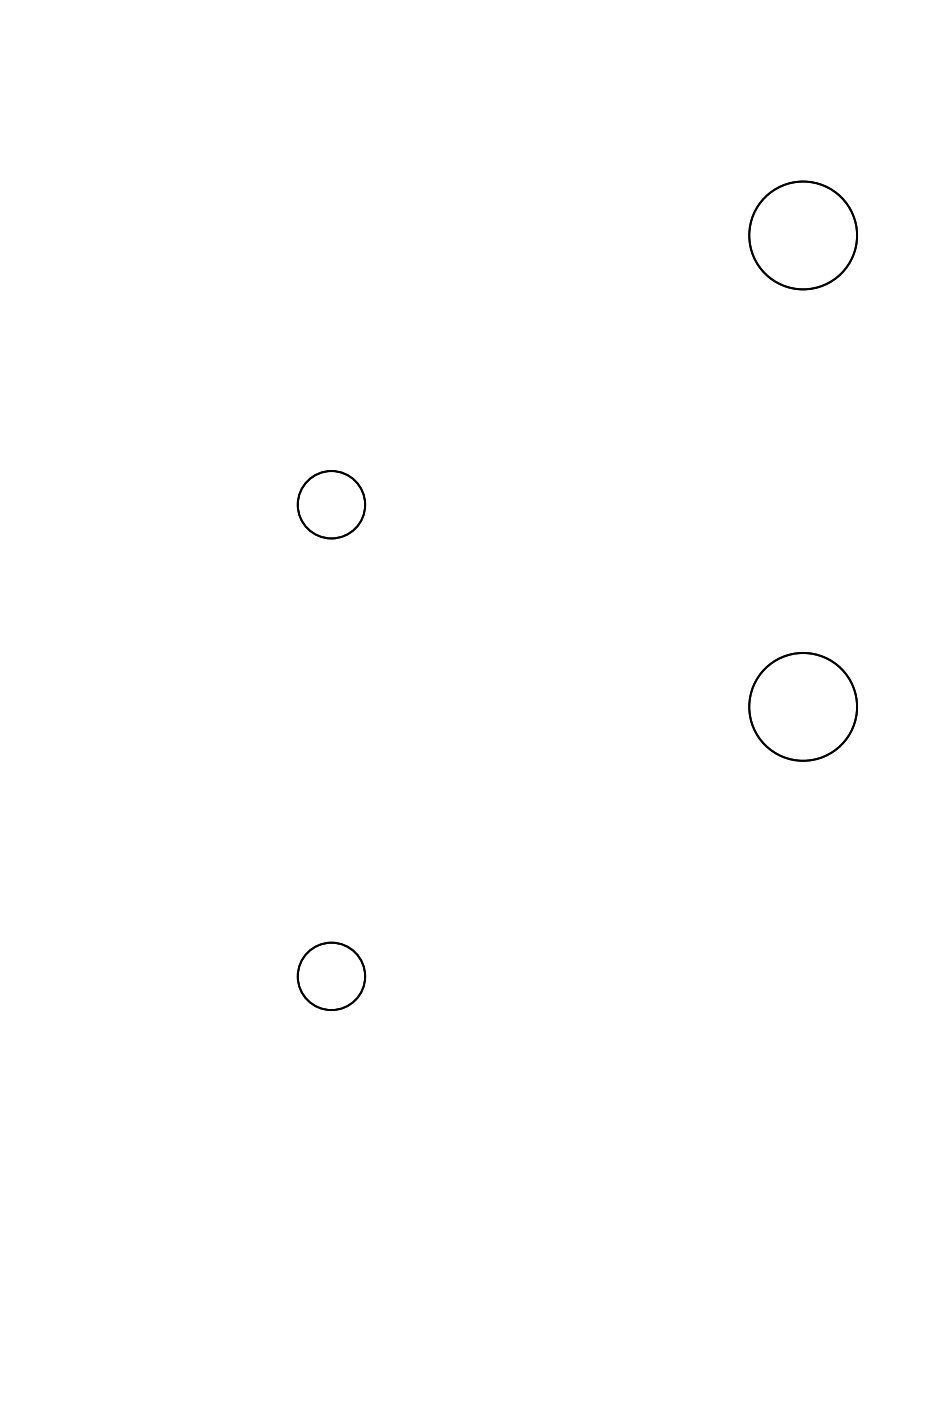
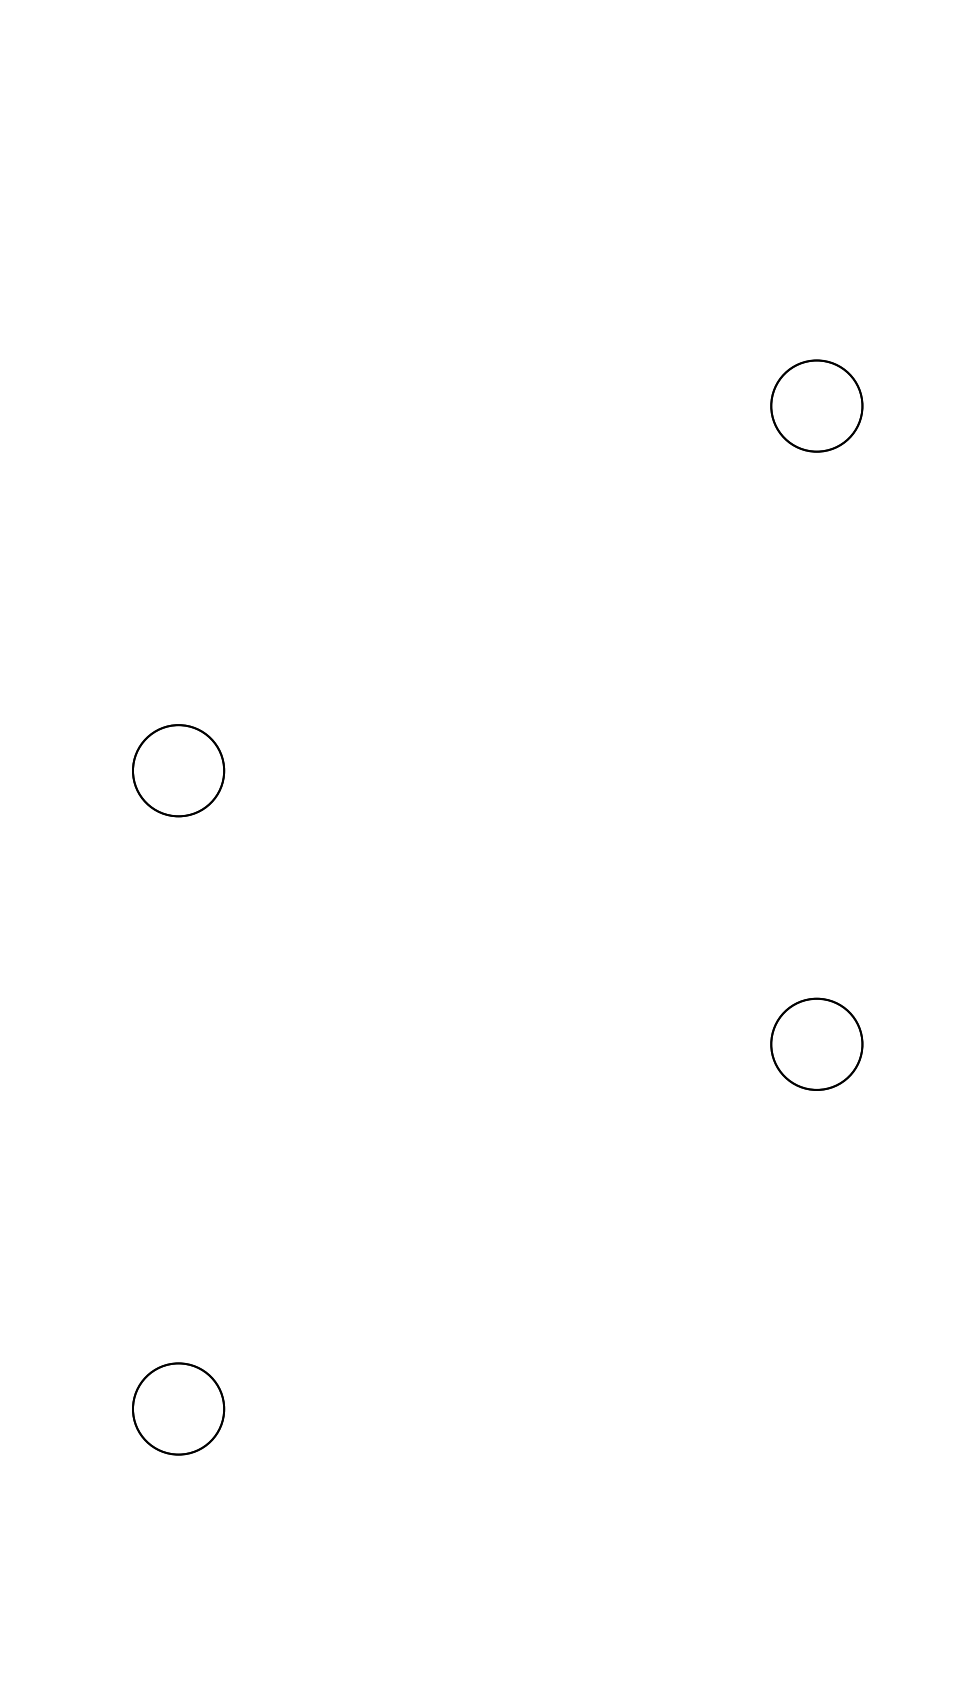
part: (802, 234) -> (816, 405), size x0.62
part: (802, 706) -> (816, 1043), size x0.62

